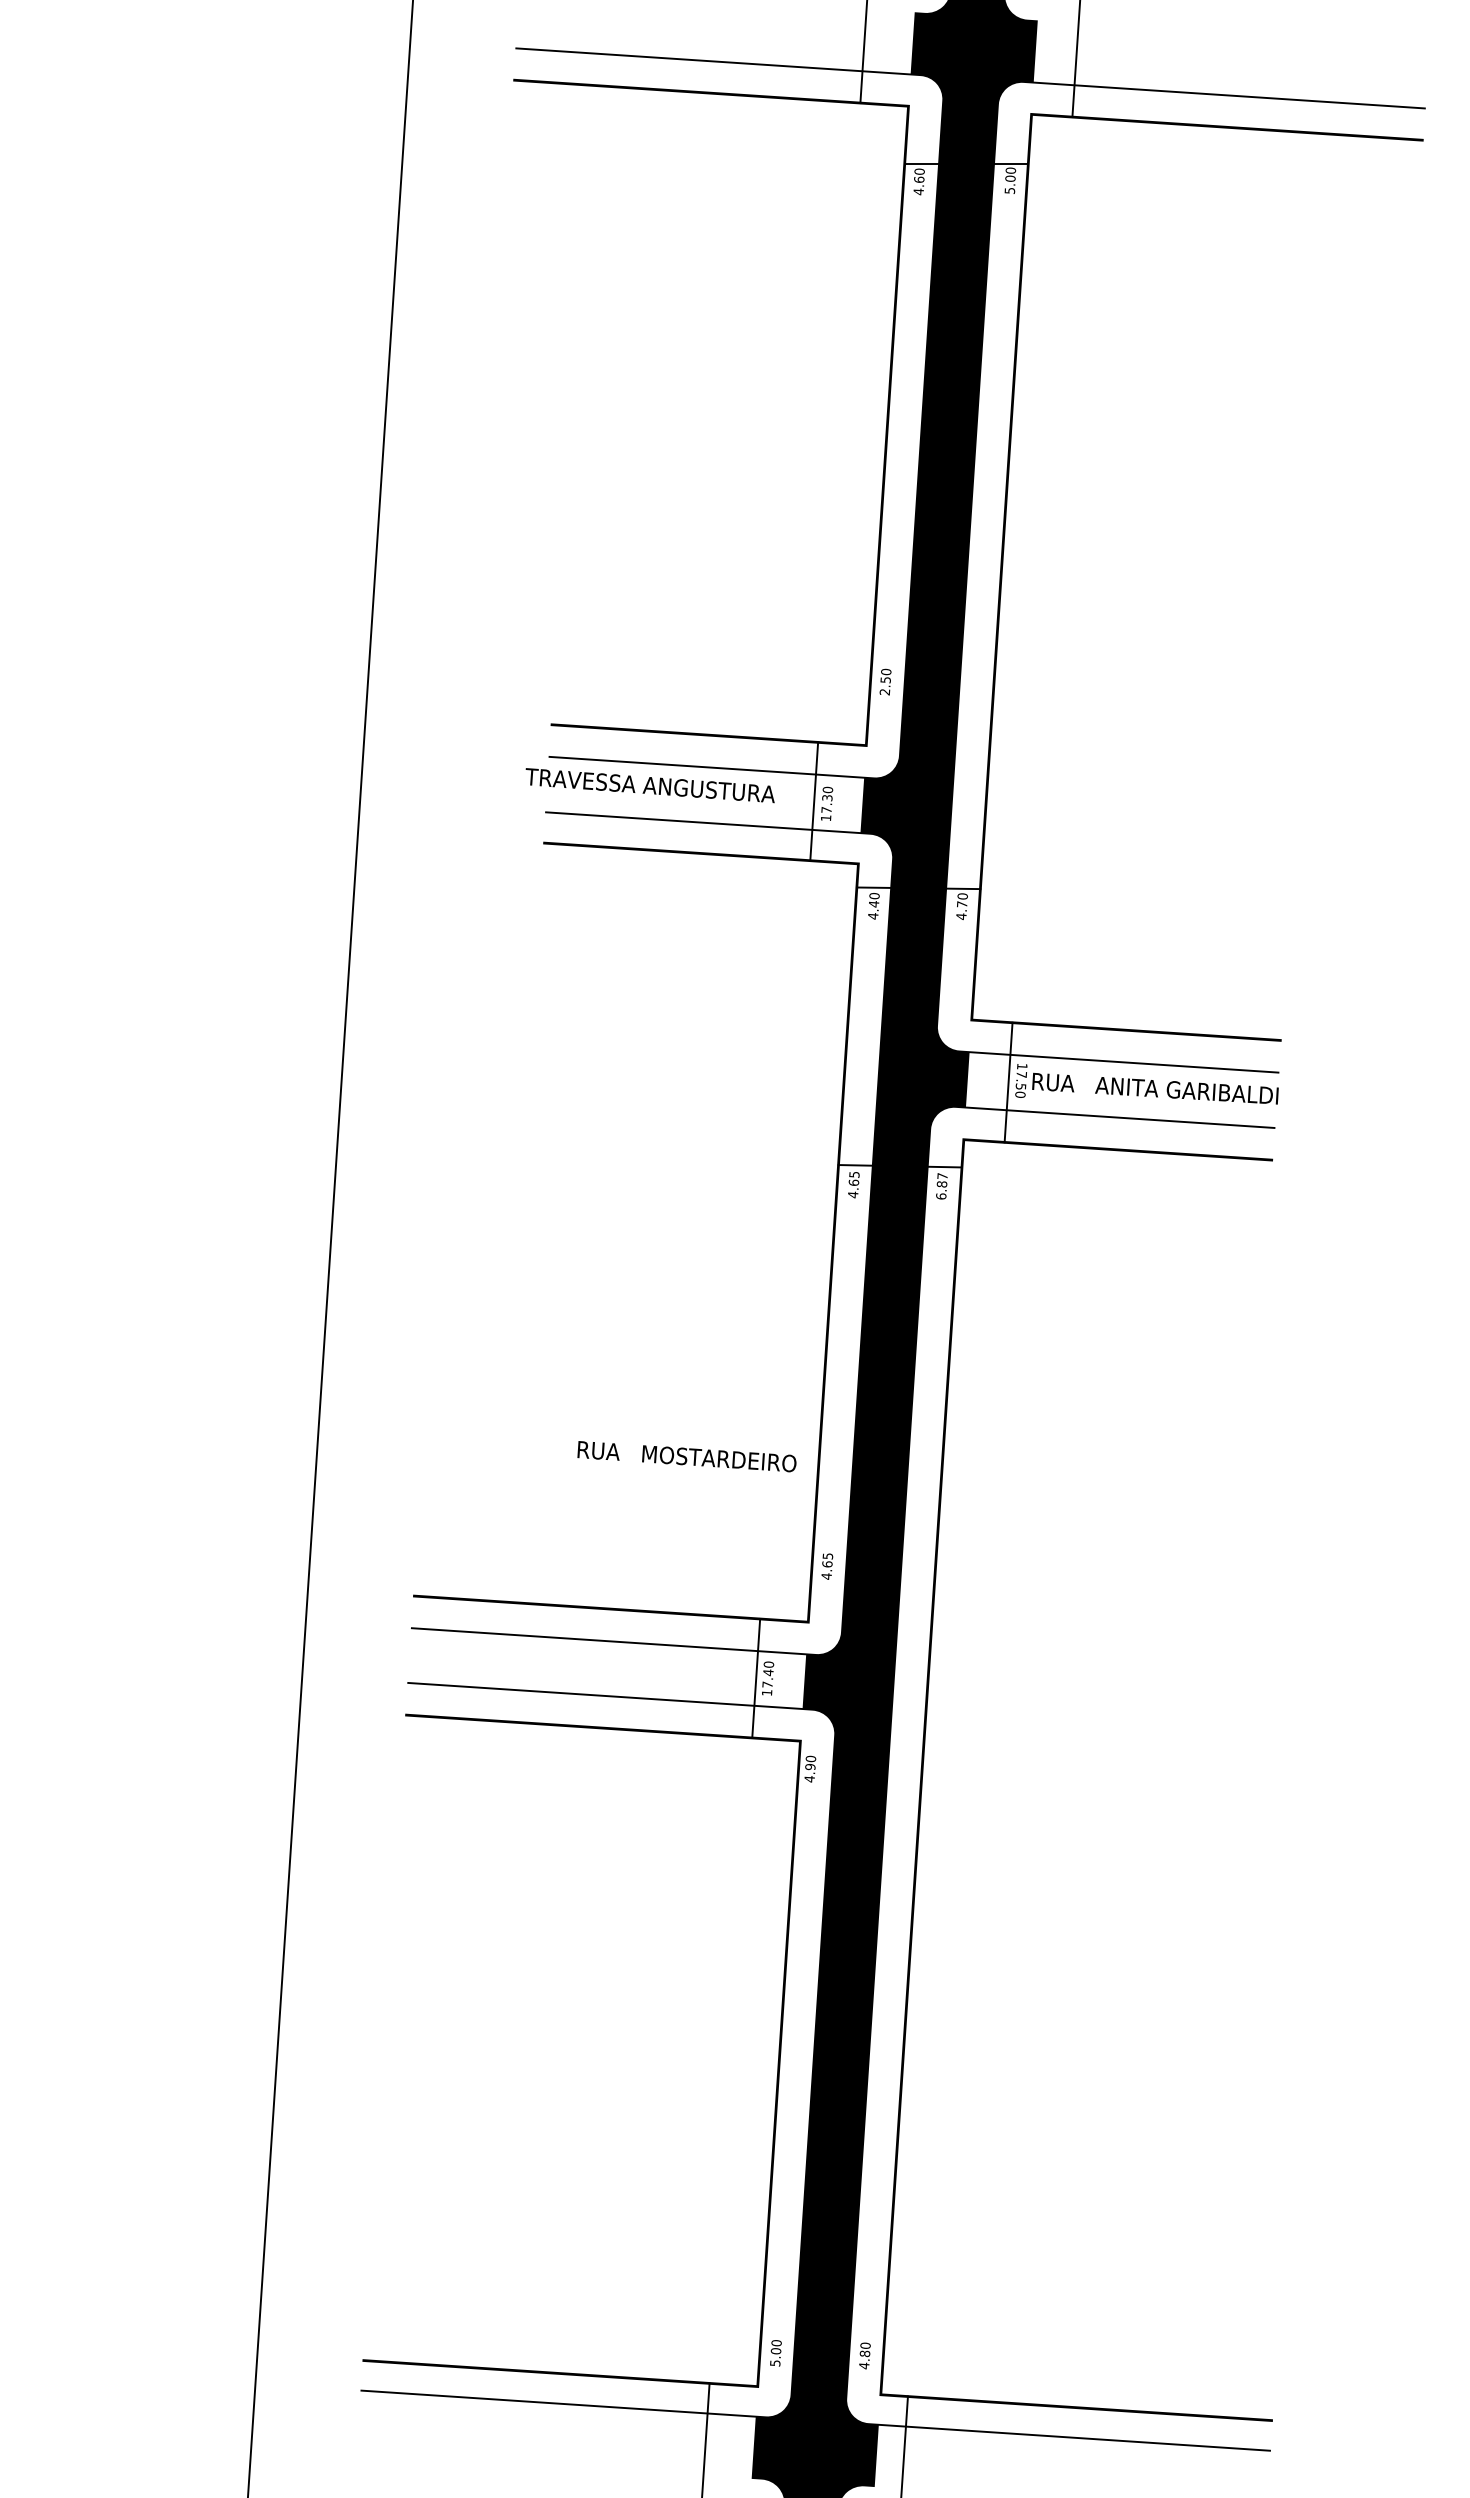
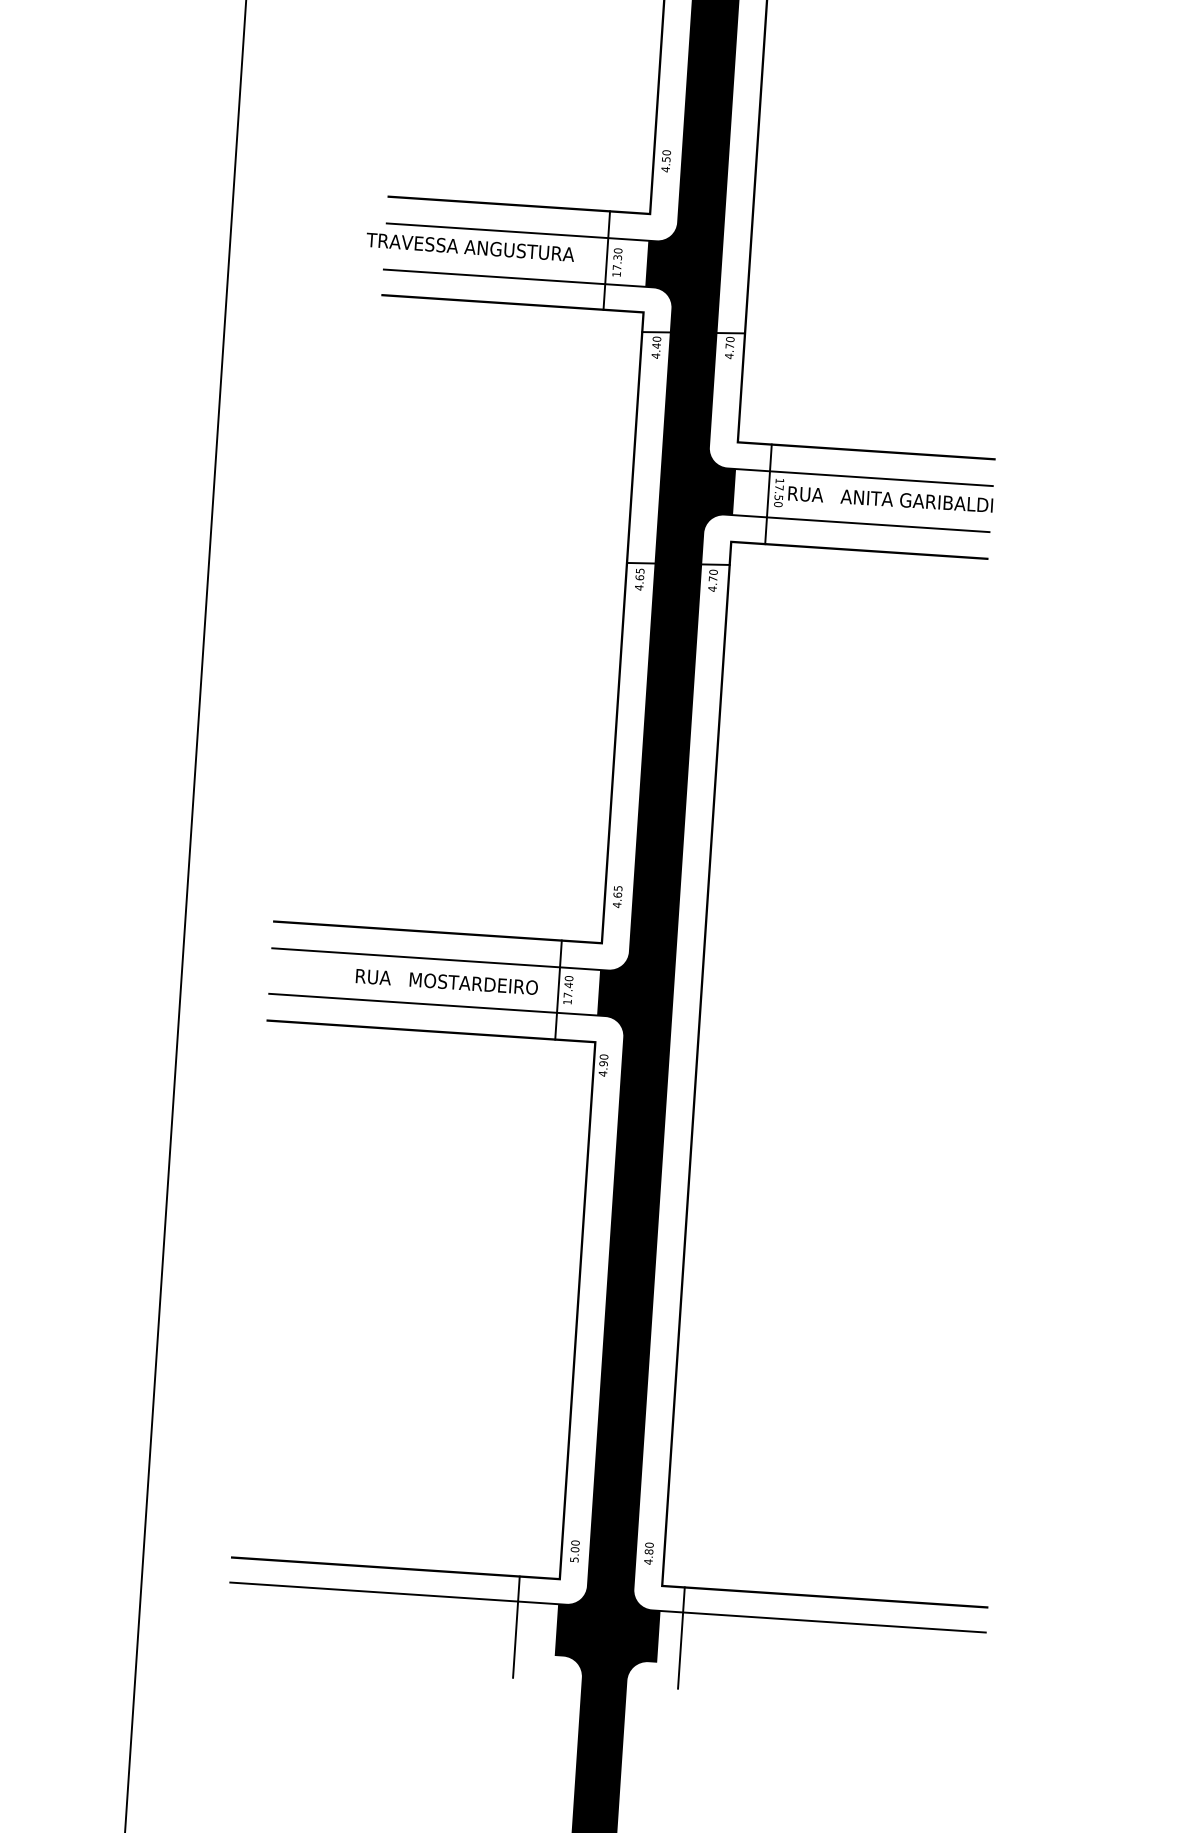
text: (884, 692) -> (665, 169), 2.50 -> 4.50
text: (941, 1186) -> (712, 580), 6.87 -> 4.70
text: (686, 1456) -> (446, 981), moved

